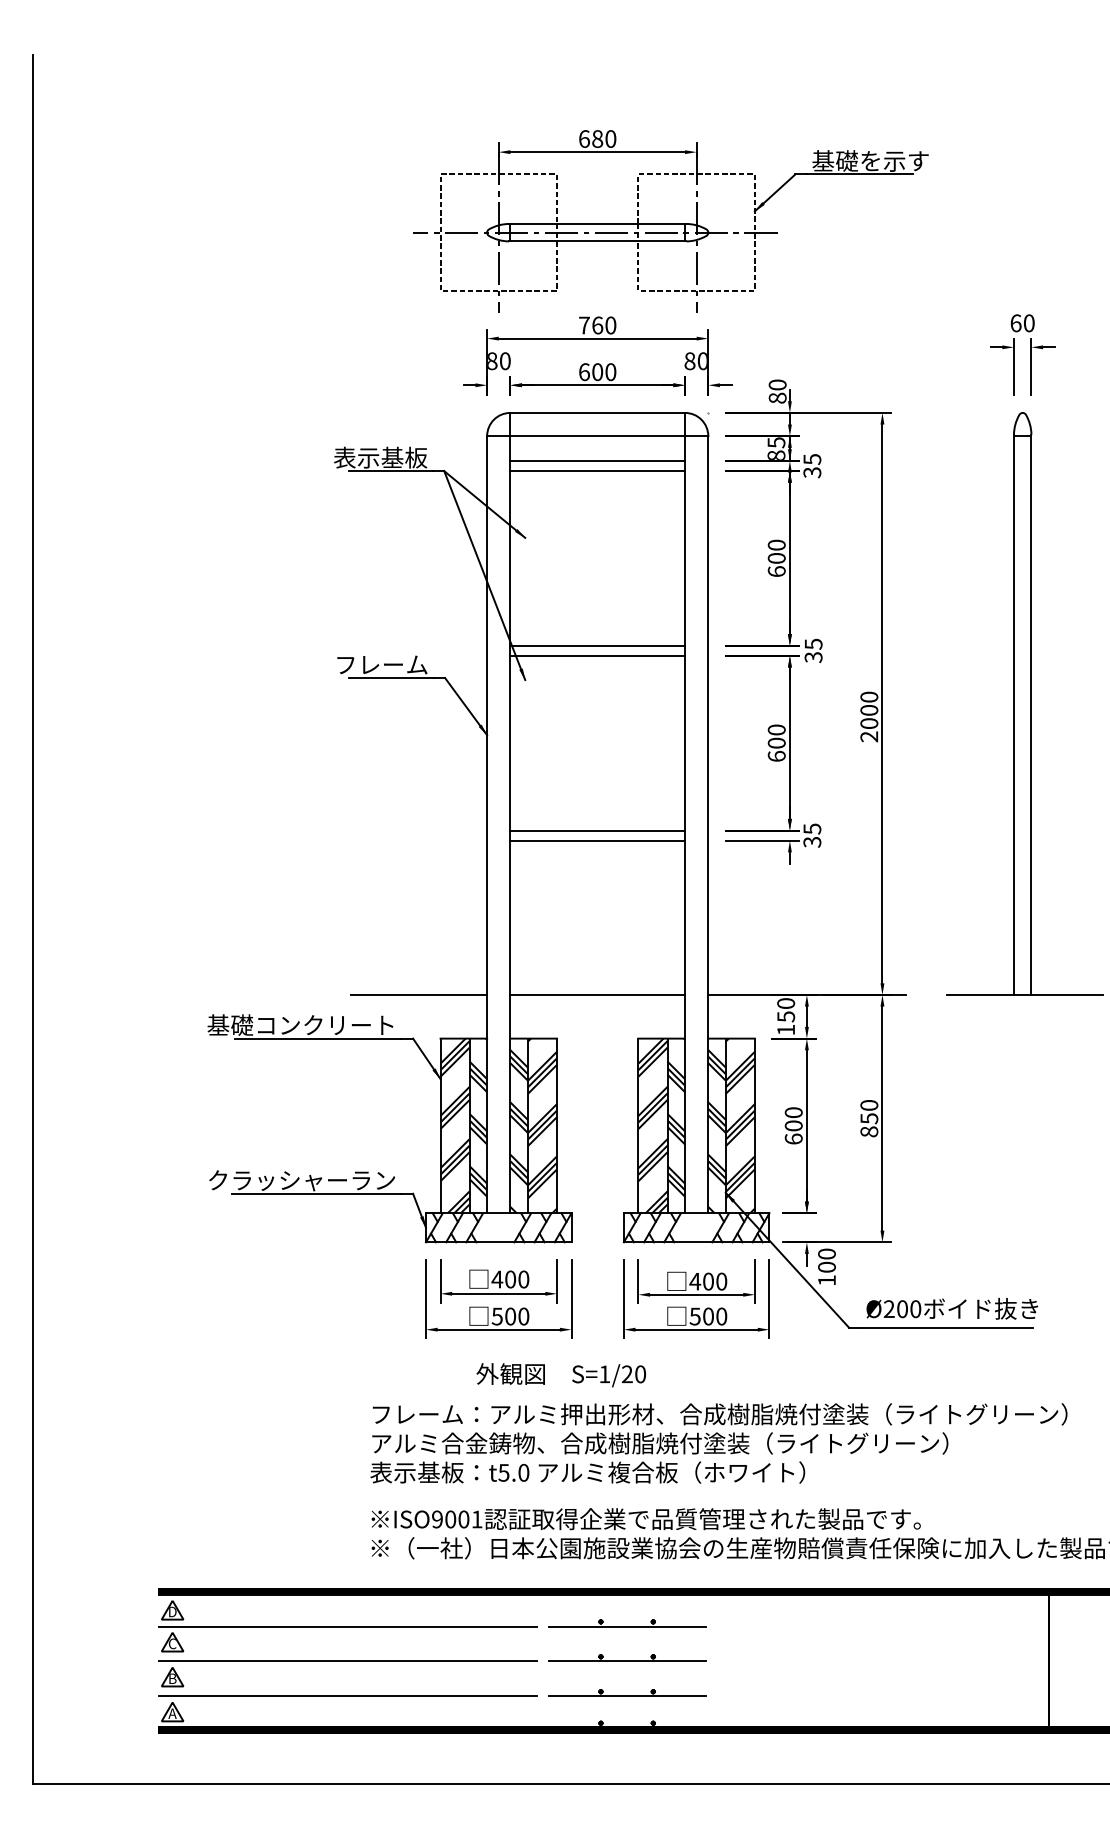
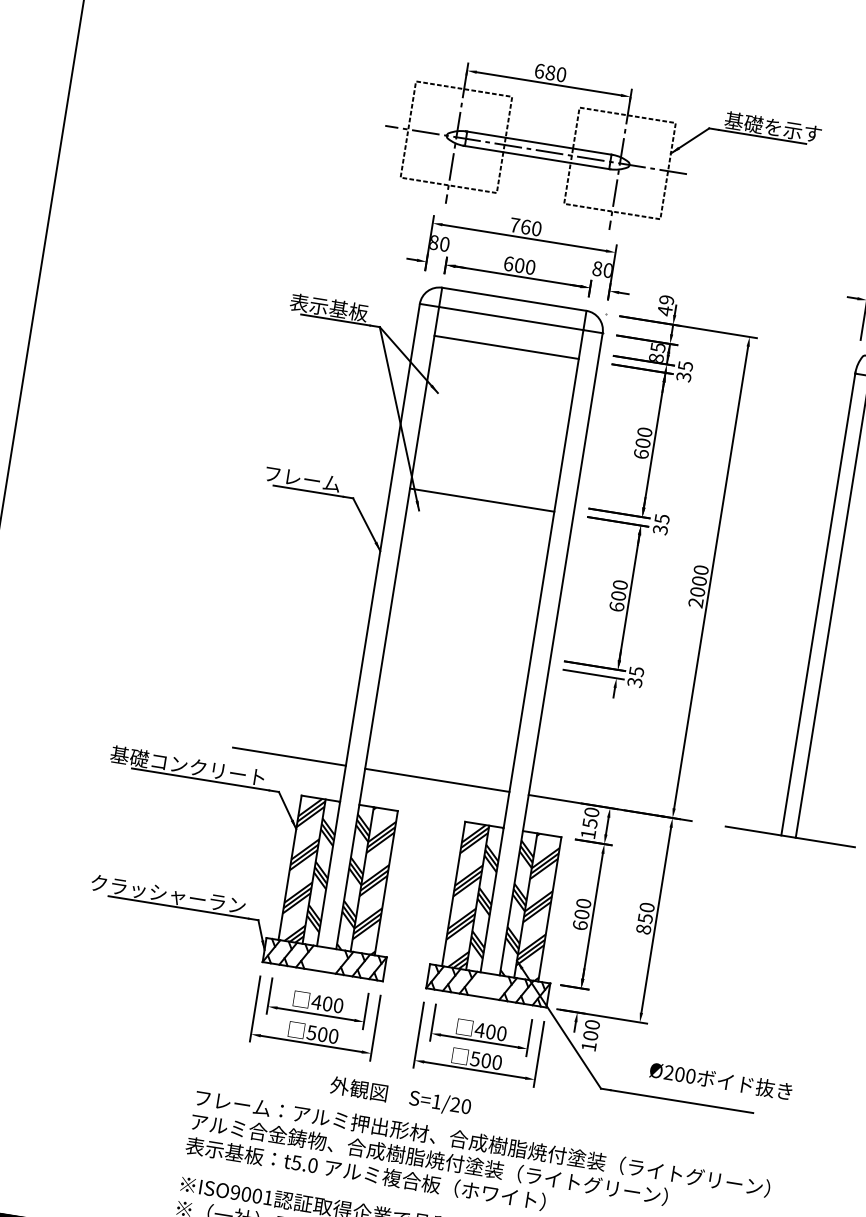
text: (777, 391) -> (665, 305), 80 -> 49
line: (597, 460) -> (507, 338), removed
line: (597, 645) -> (483, 491), removed
line: (597, 830) -> (458, 644), removed
line: (597, 840) -> (457, 652), removed
text: (951, 1308) -> (720, 1080), moved
text: (560, 1375) -> (399, 1096), moved

